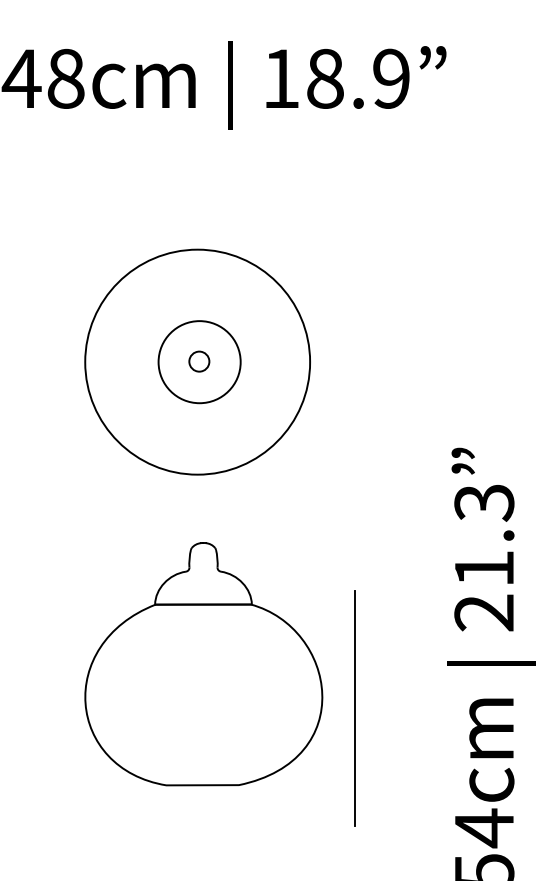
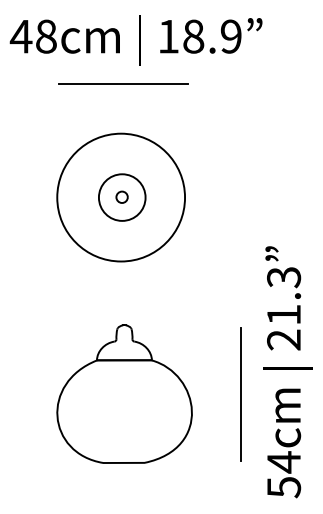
line: (200, 163) -> (122, 84), added
part: (203, 663) -> (124, 393), moved
line: (353, 708) -> (240, 394), moved

